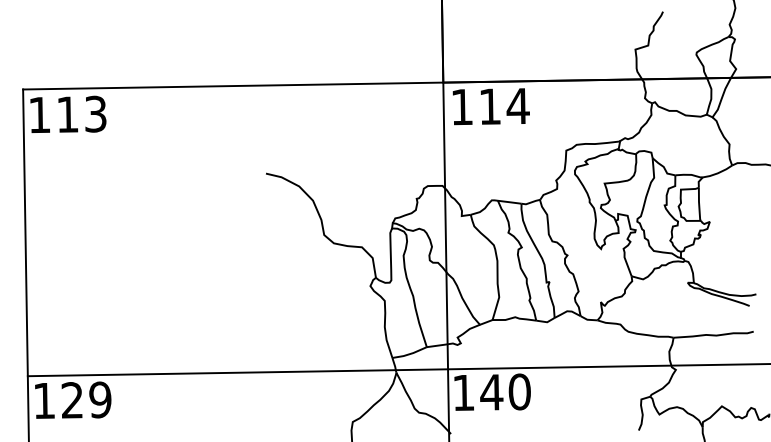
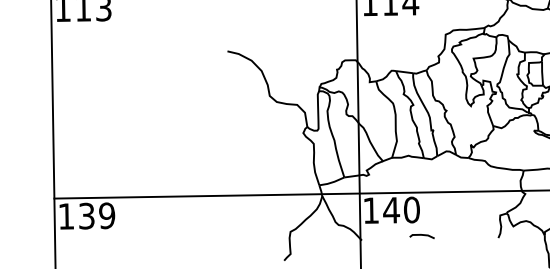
text: (72, 400) -> (86, 216), 129 -> 139
line: (533, 427) -> (421, 235), added

